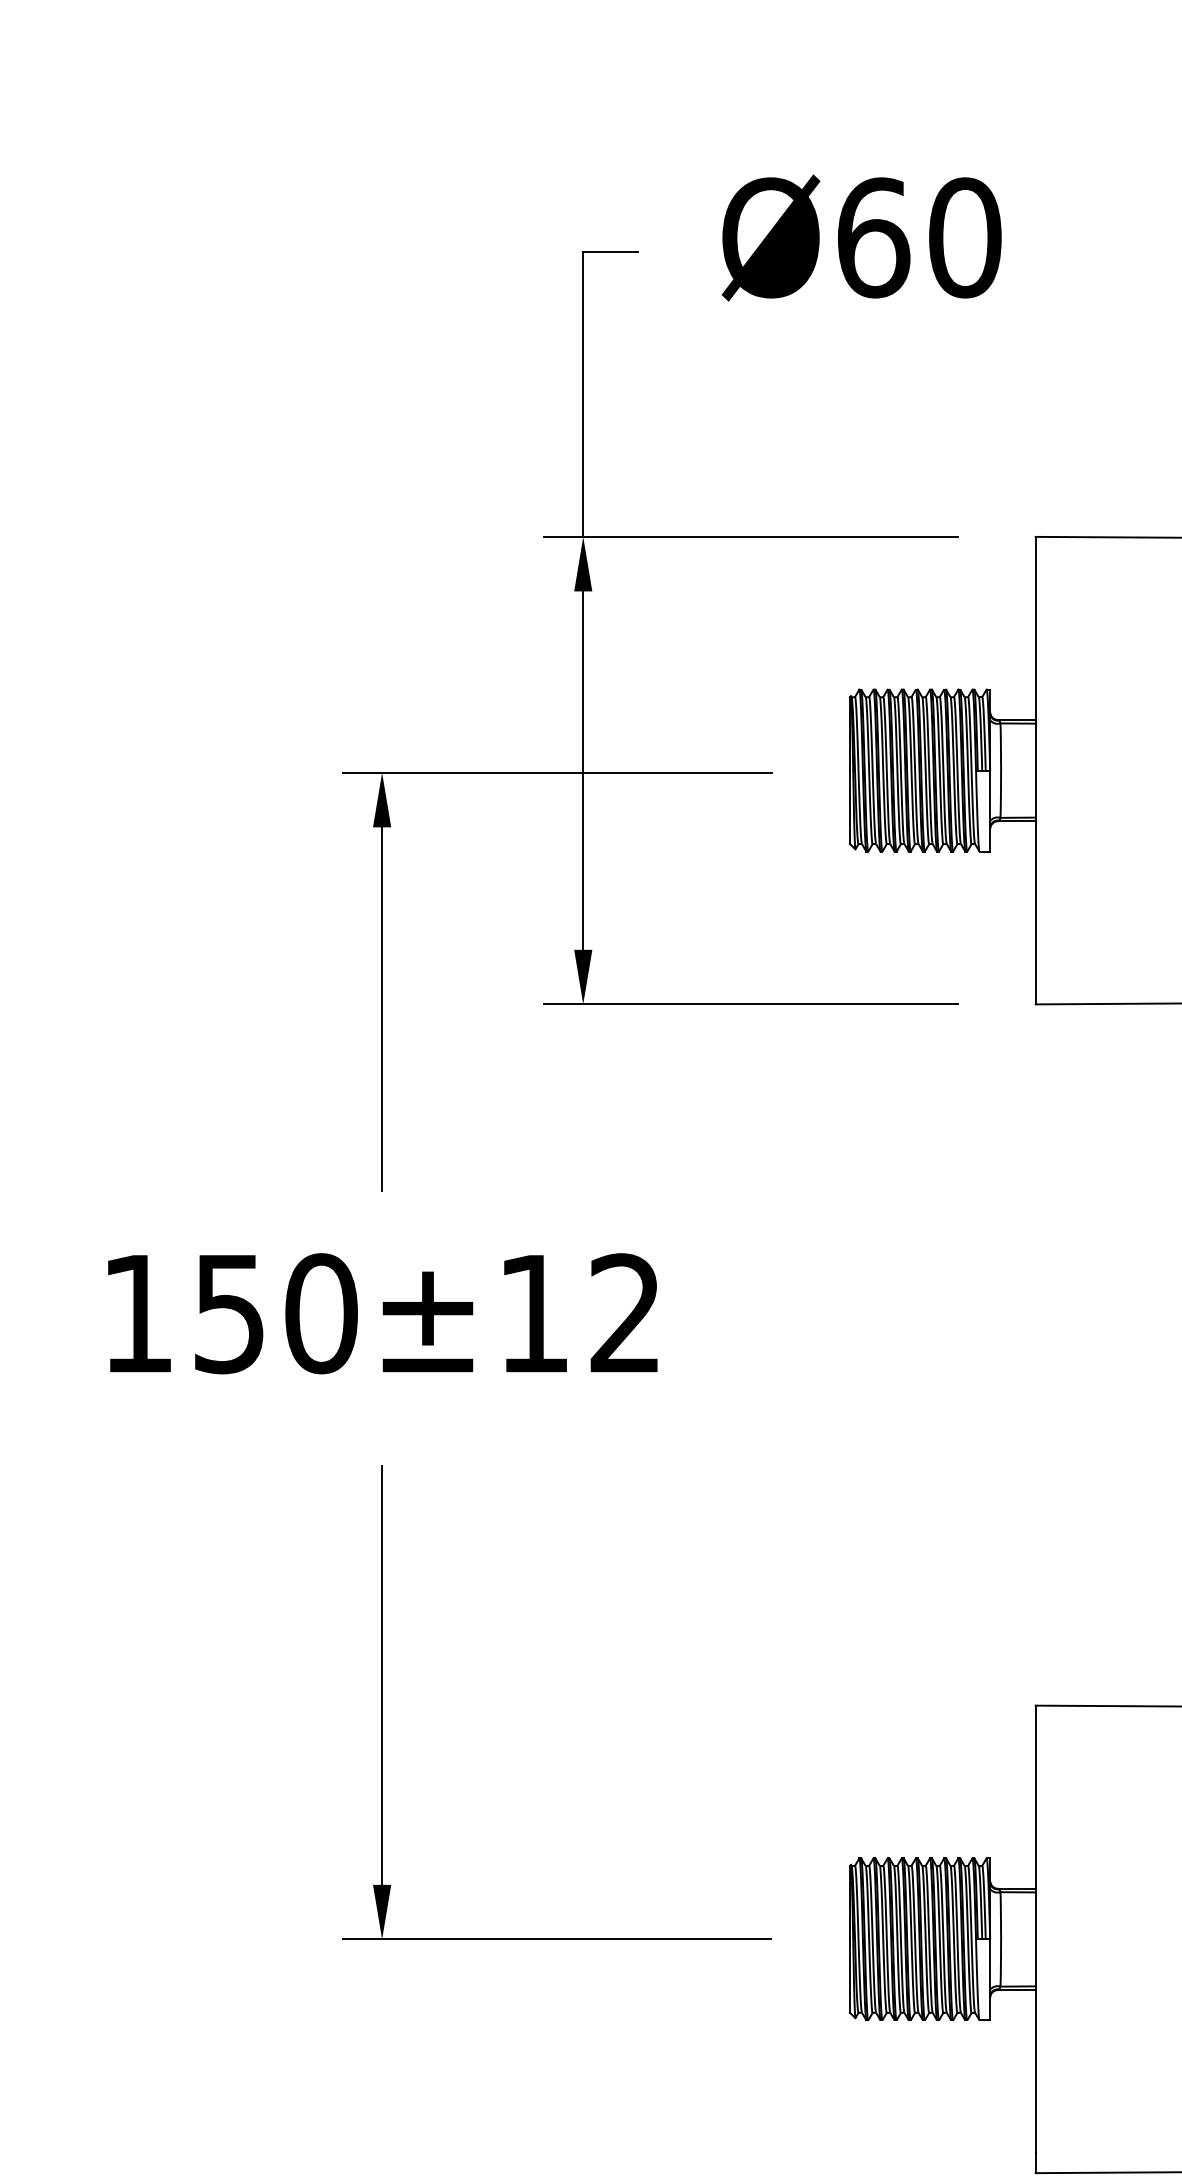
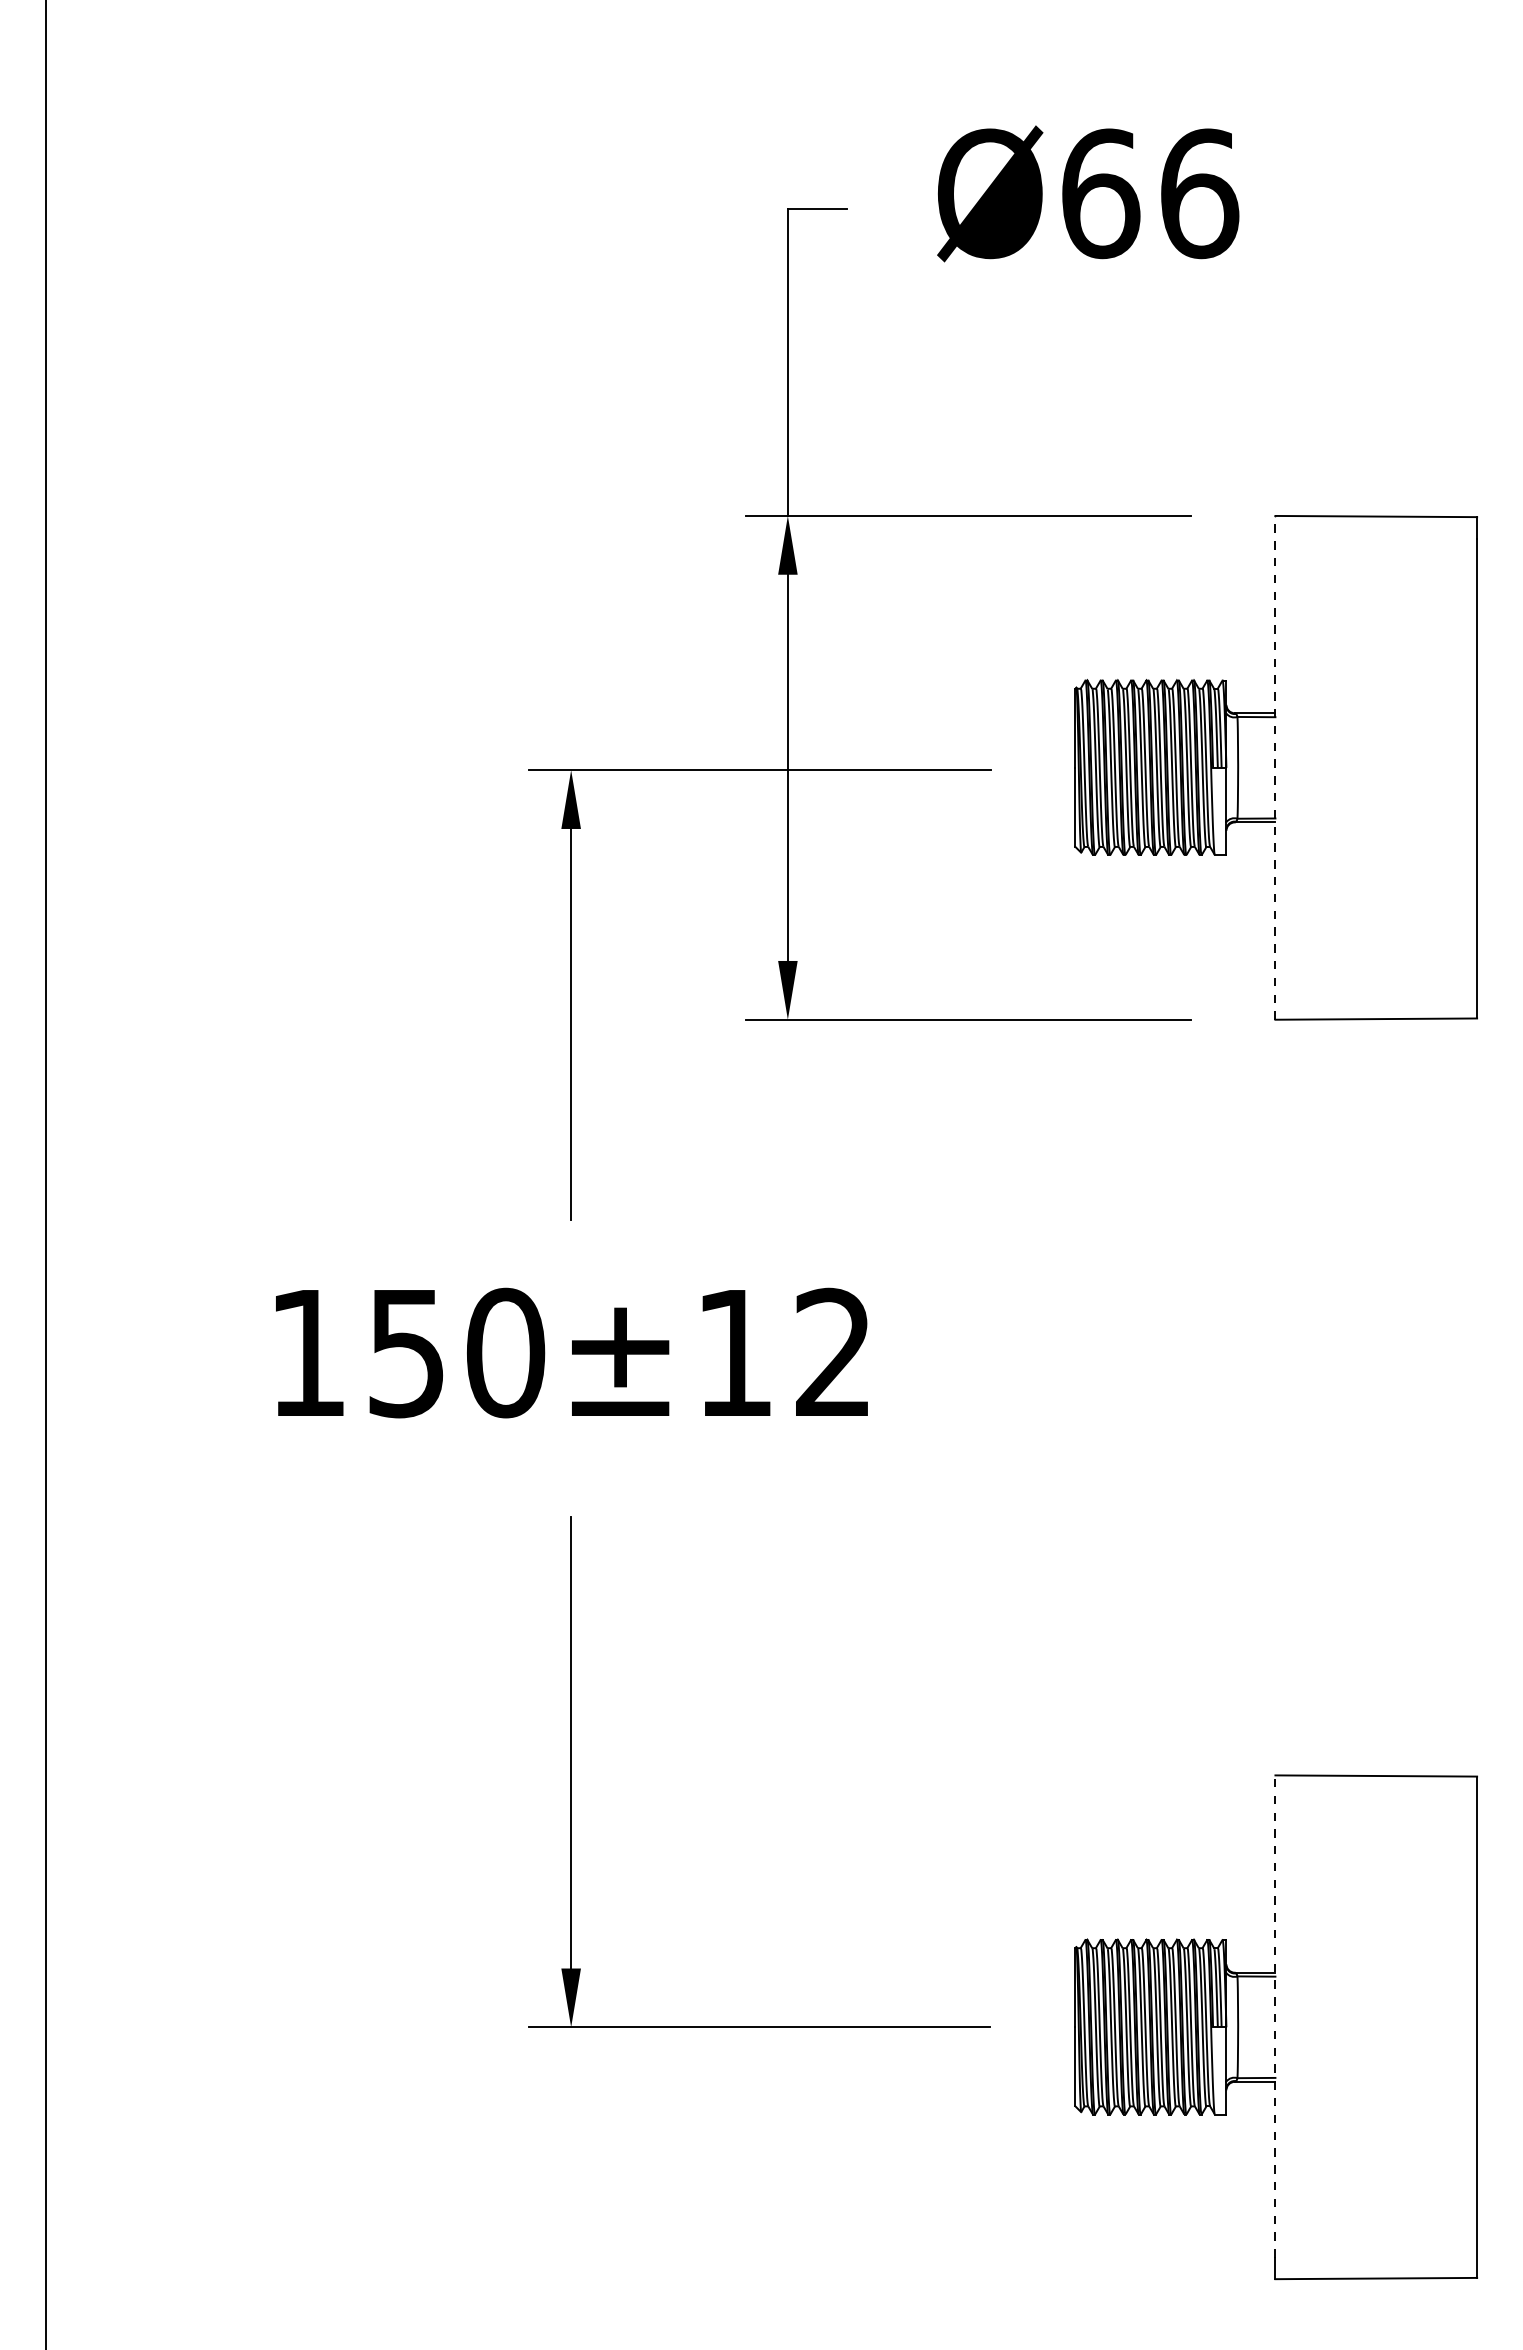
text: (965, 237) -> (1199, 193), Ø60 -> Ø66
line: (1035, 770) -> (1275, 767), solid -> dashed
line: (1035, 1928) -> (1275, 2015), solid -> dashed

